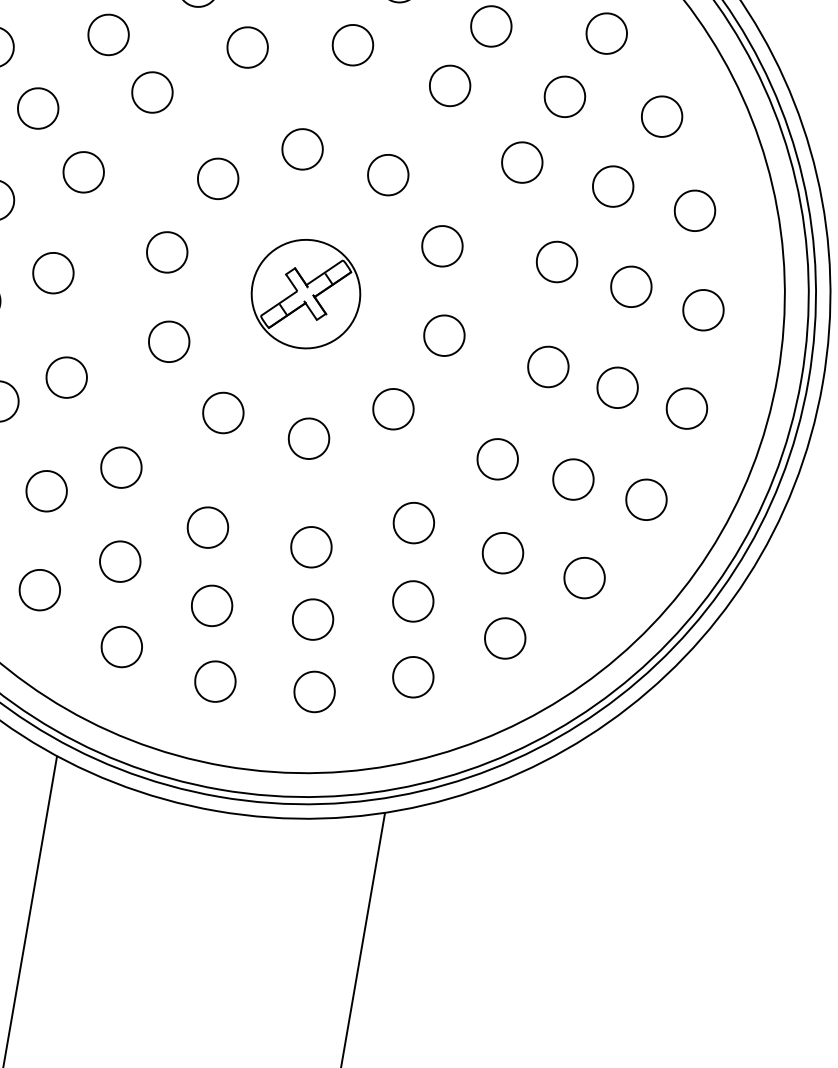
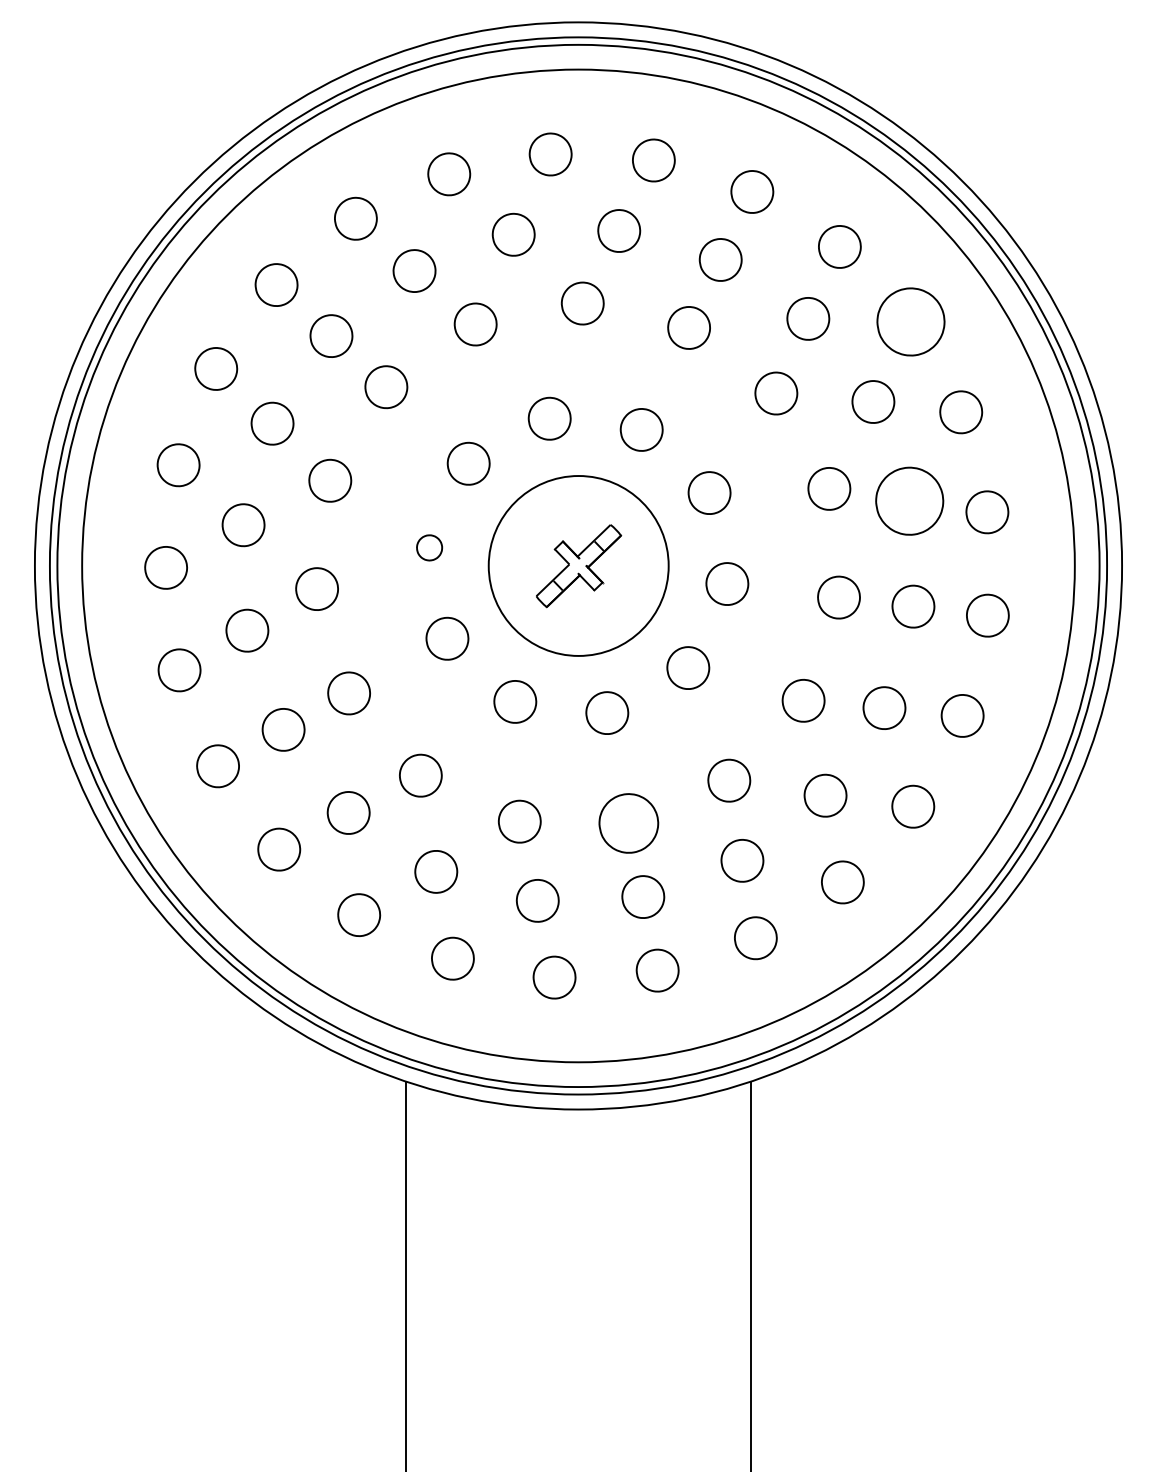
part: (661, 116) -> (910, 321), size x1.6
part: (167, 252) -> (429, 547), size x0.6
part: (631, 286) -> (909, 500), size x1.6
circle: (305, 293) -> (578, 565), size x1.6
part: (311, 547) -> (628, 823), size x1.4

